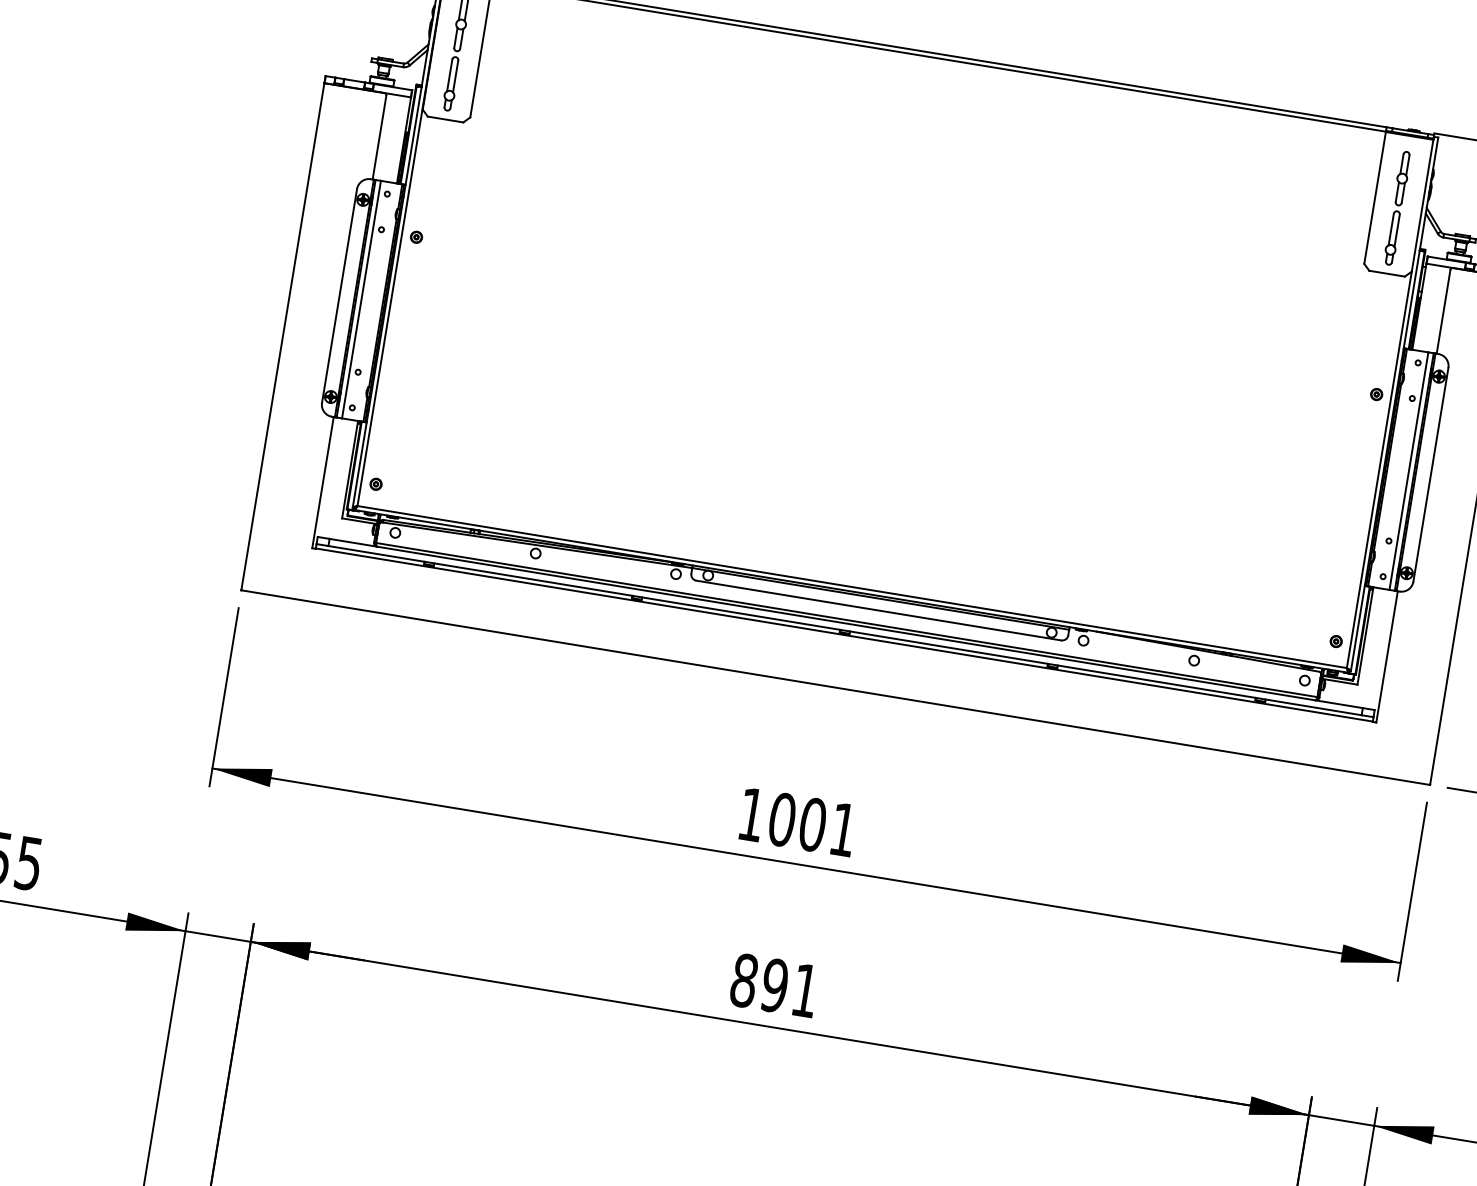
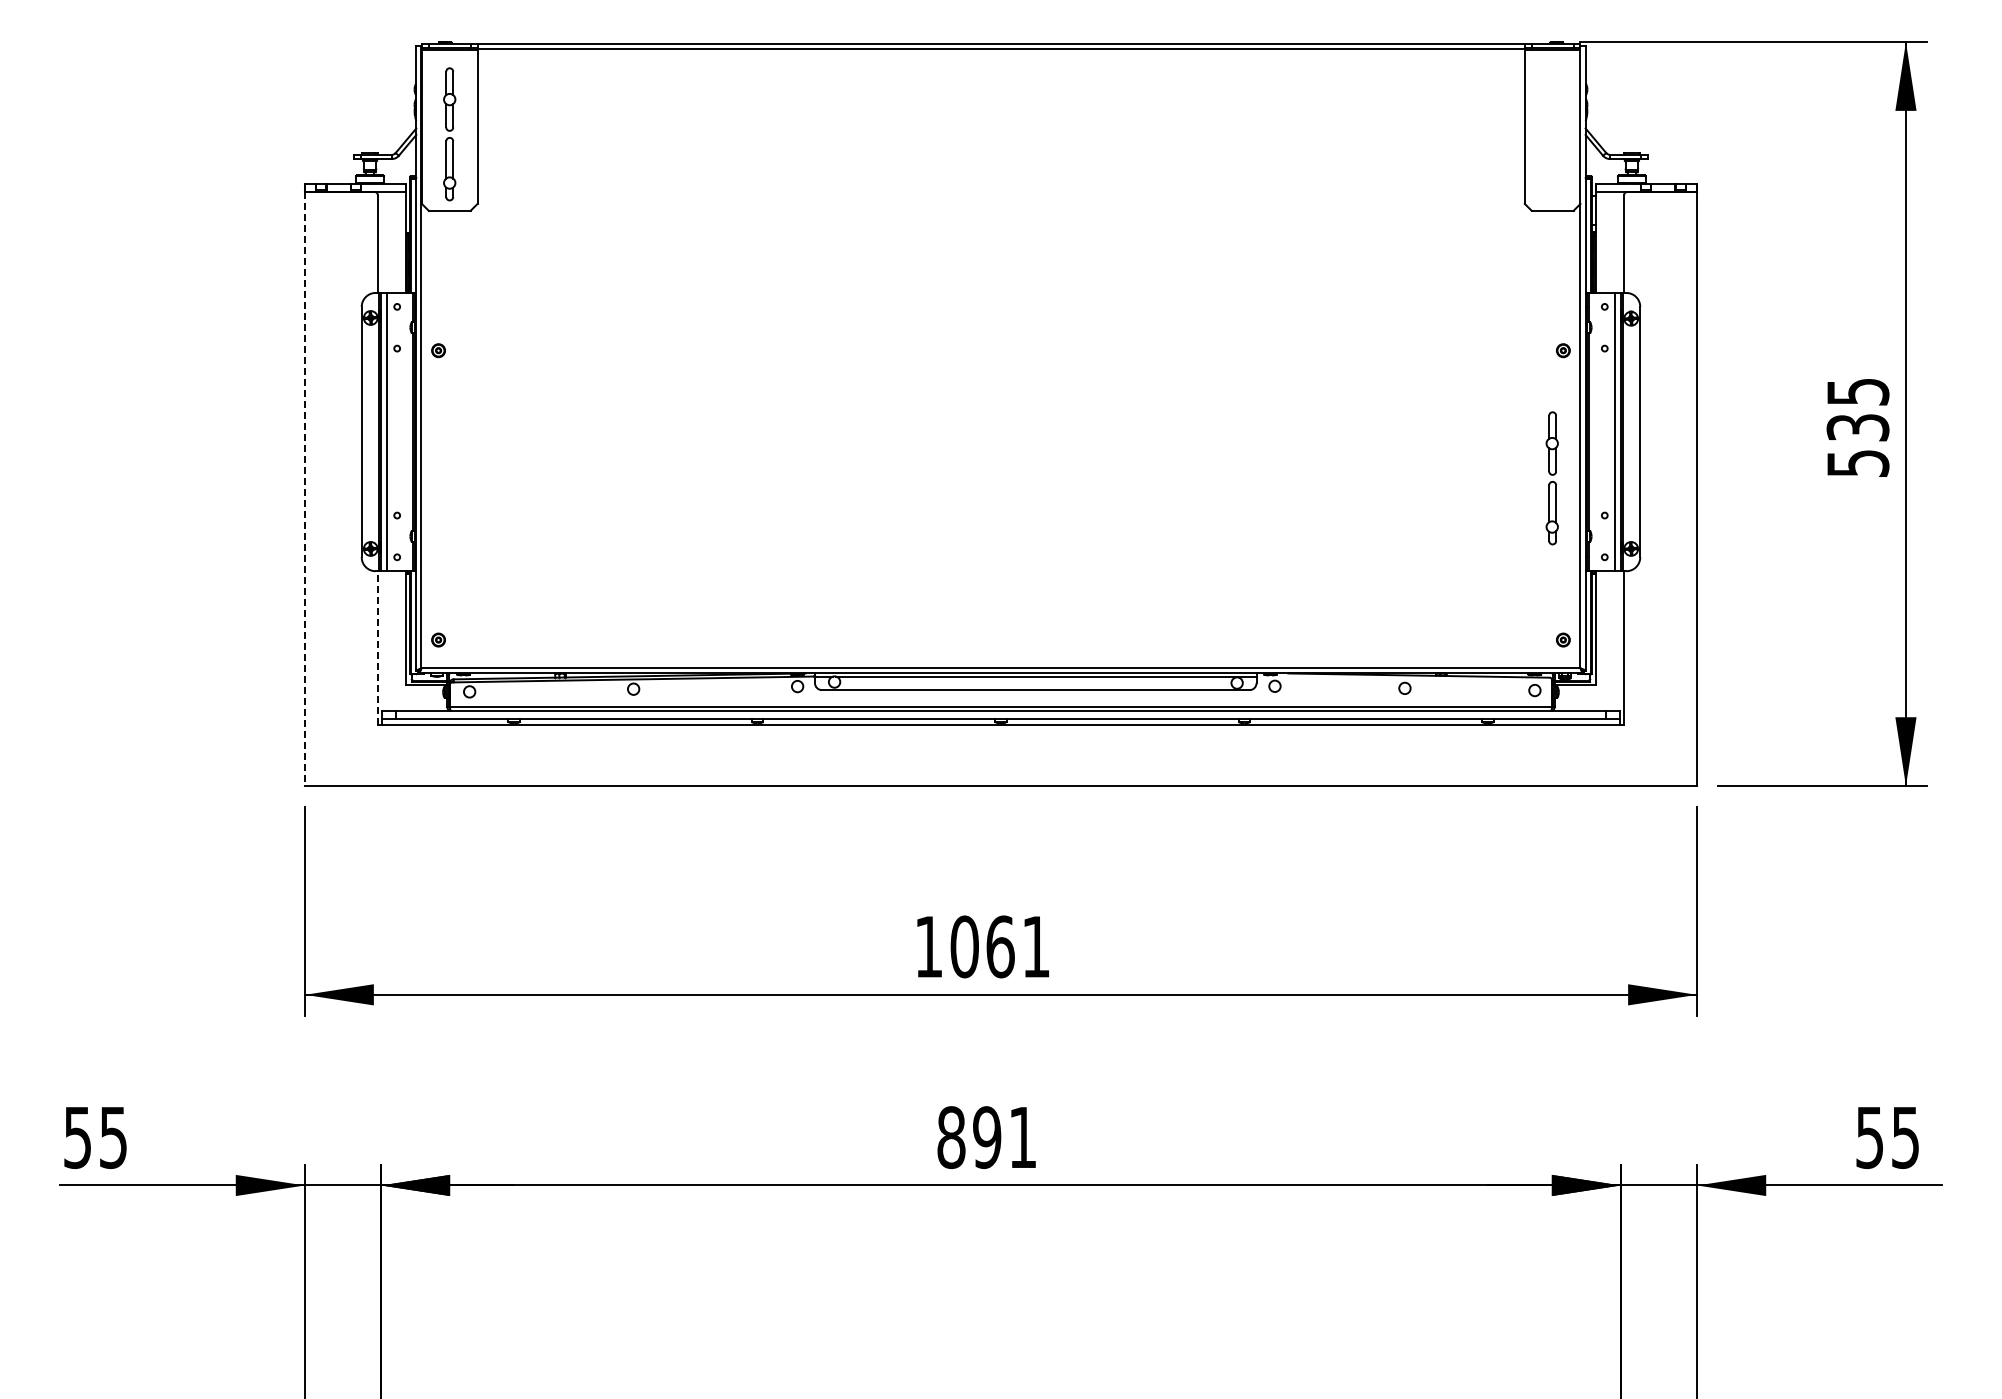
part: (1396, 208) -> (1551, 478), moved
line: (282, 337) -> (304, 489), solid -> dashed
line: (322, 482) -> (377, 648), solid -> dashed
text: (812, 824) -> (1000, 946), 1001 -> 1061

